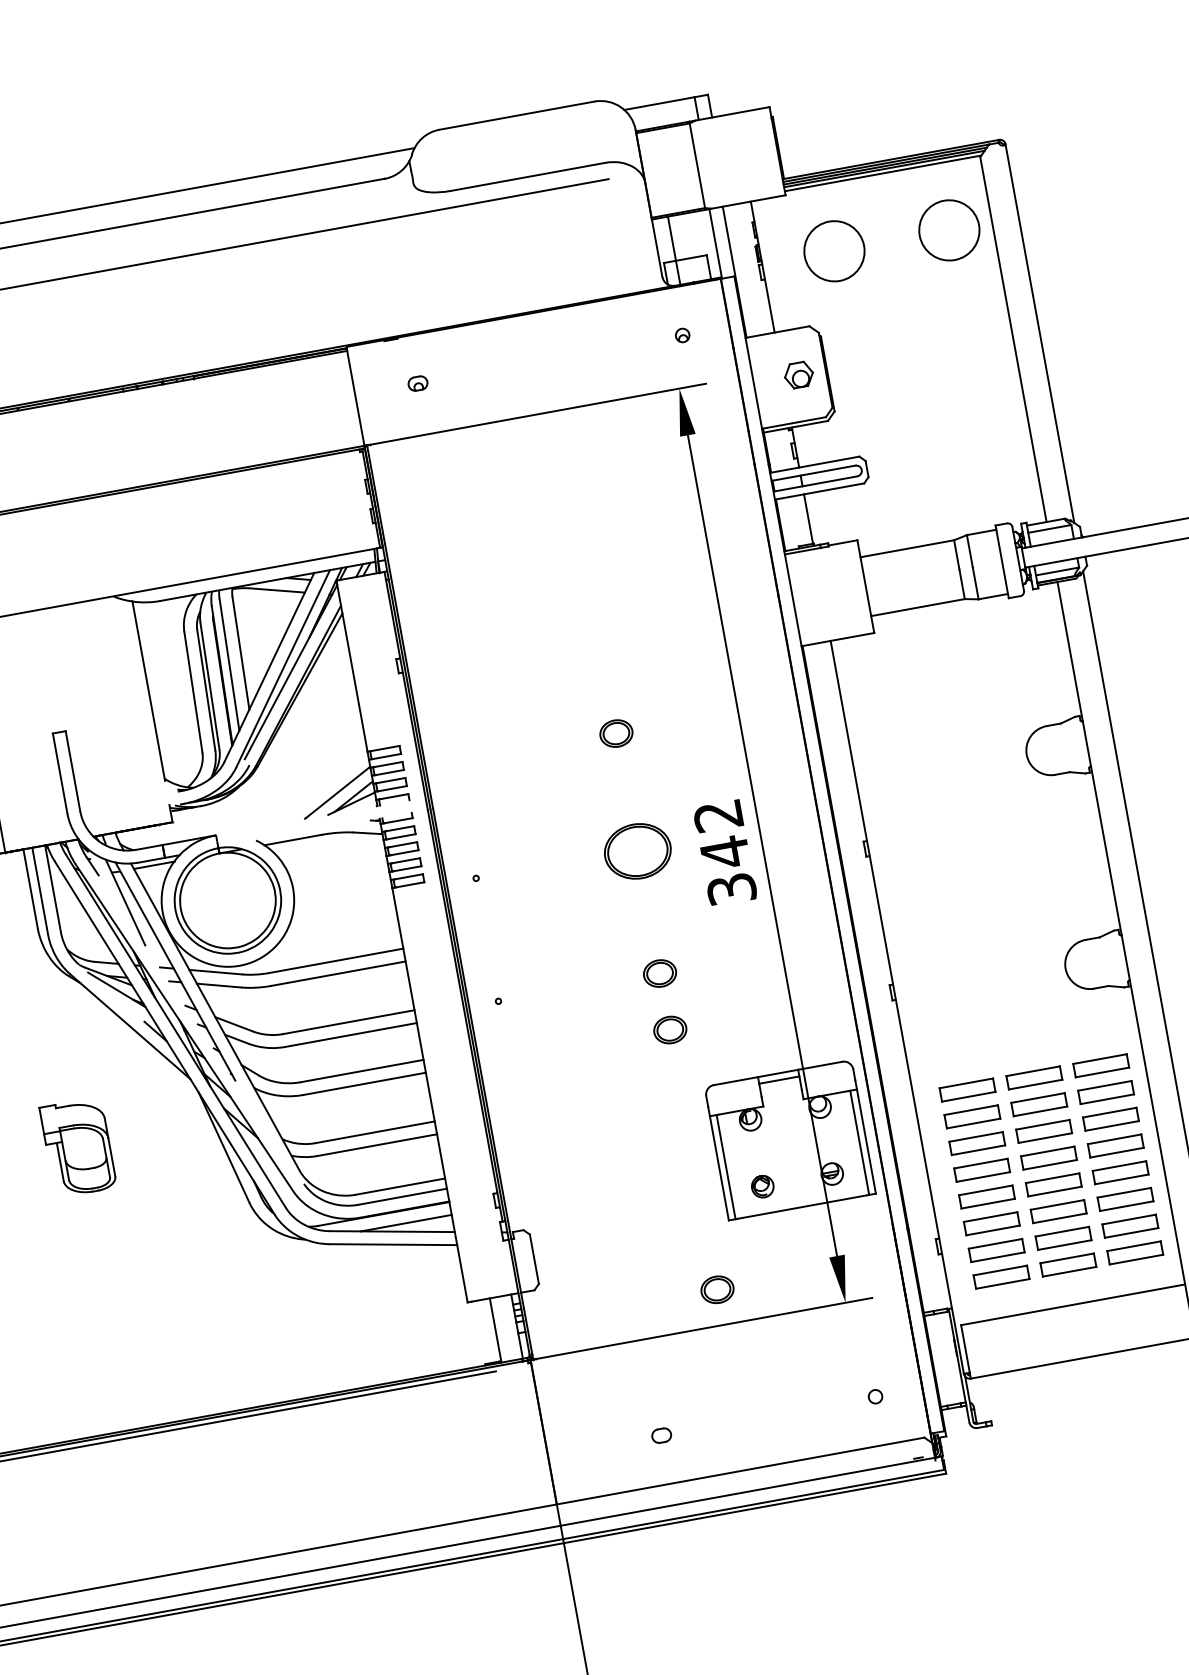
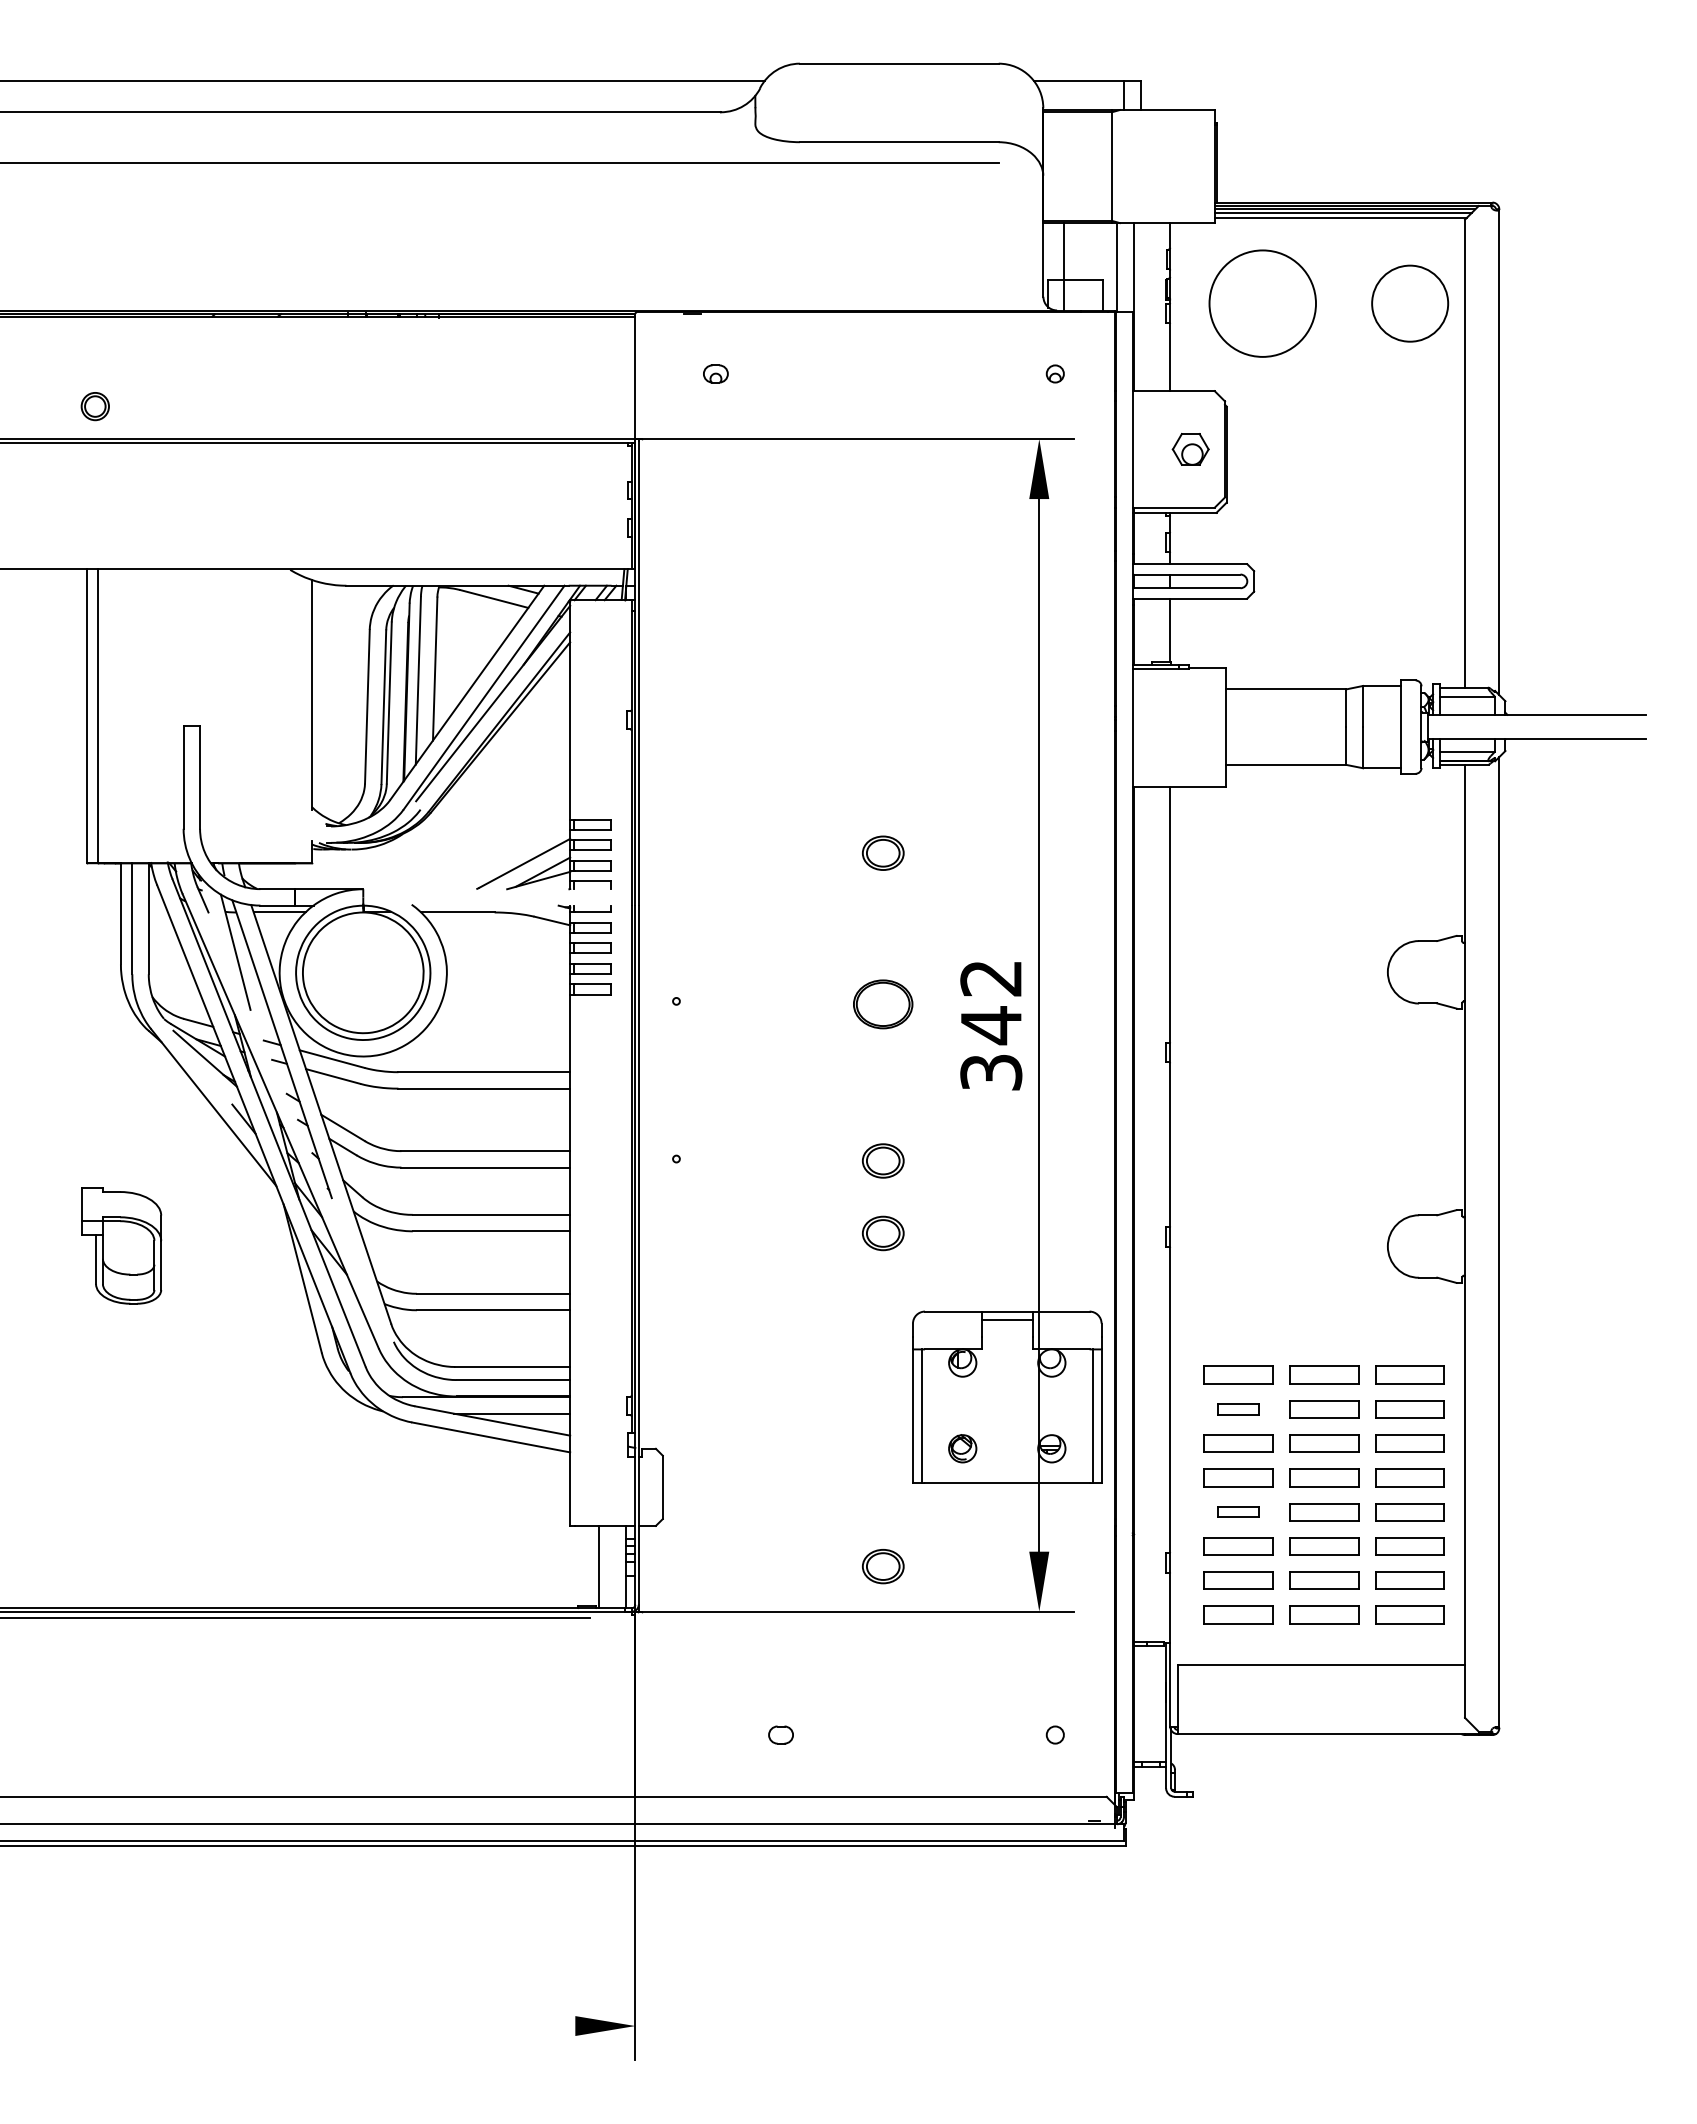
circle: (834, 251) -> (1262, 303), size x1.4
part: (637, 851) -> (882, 1004), size x0.7
part: (972, 1116) -> (1238, 1409), size x0.6
part: (986, 1197) -> (1238, 1512), size x0.6

